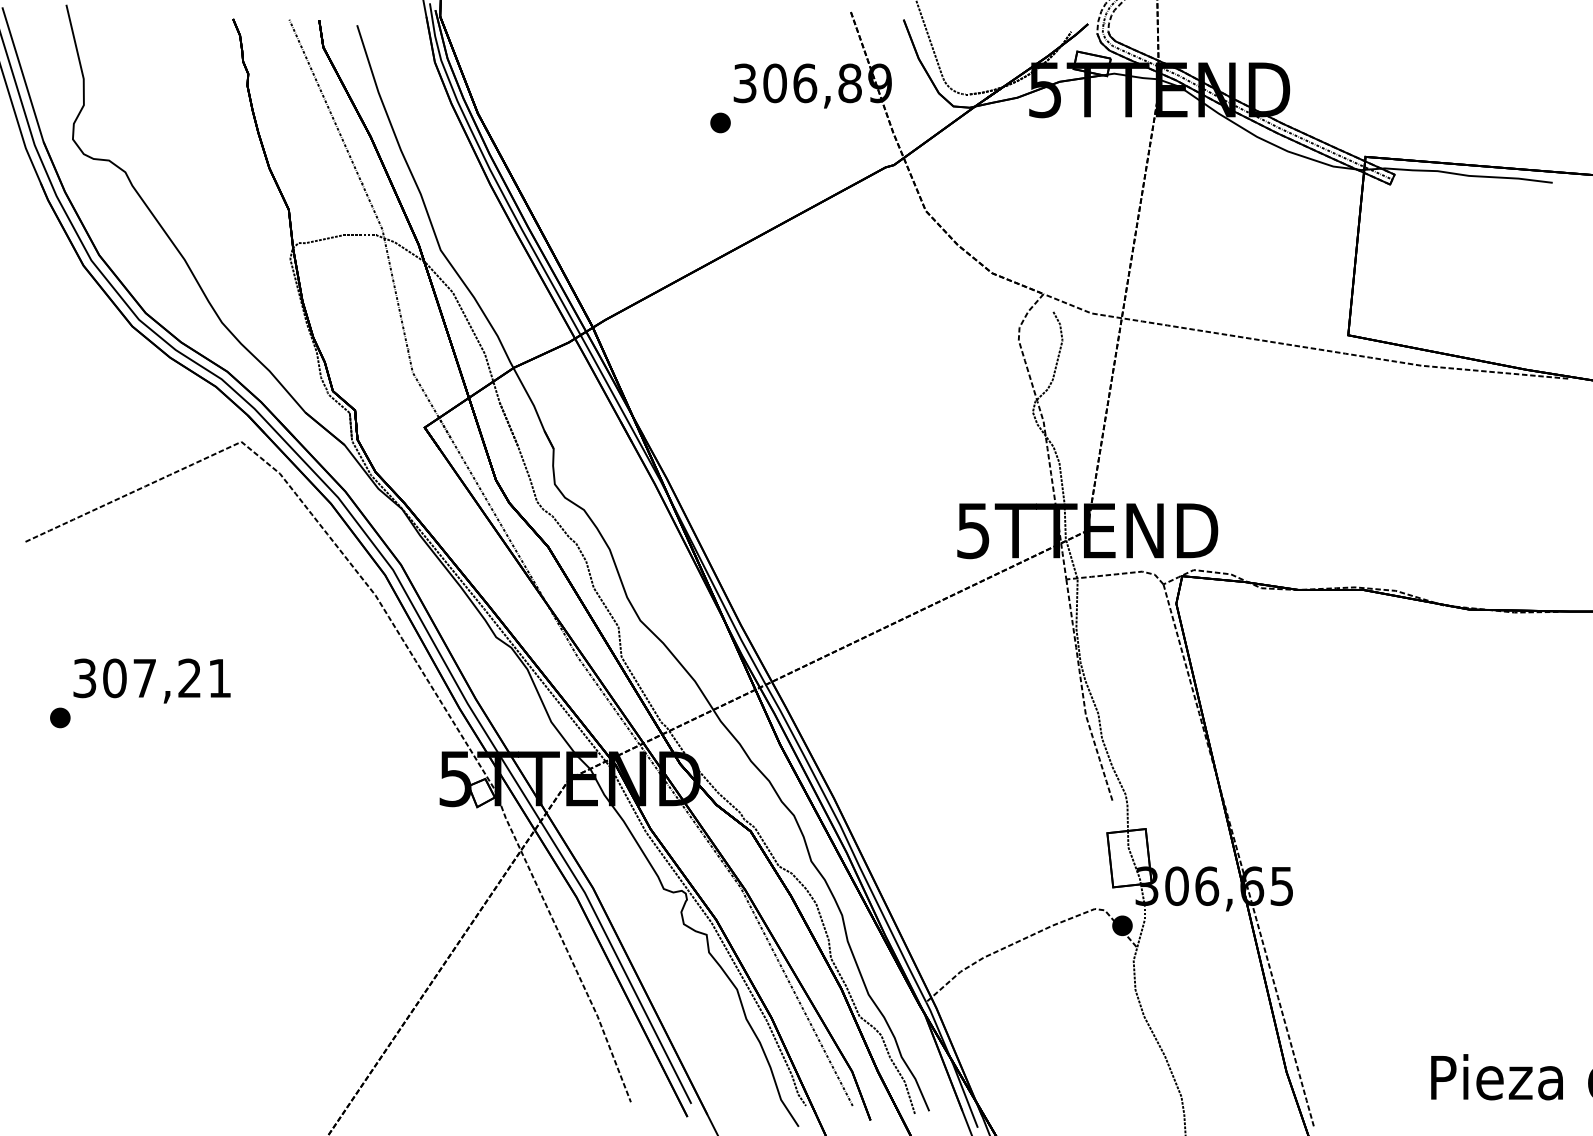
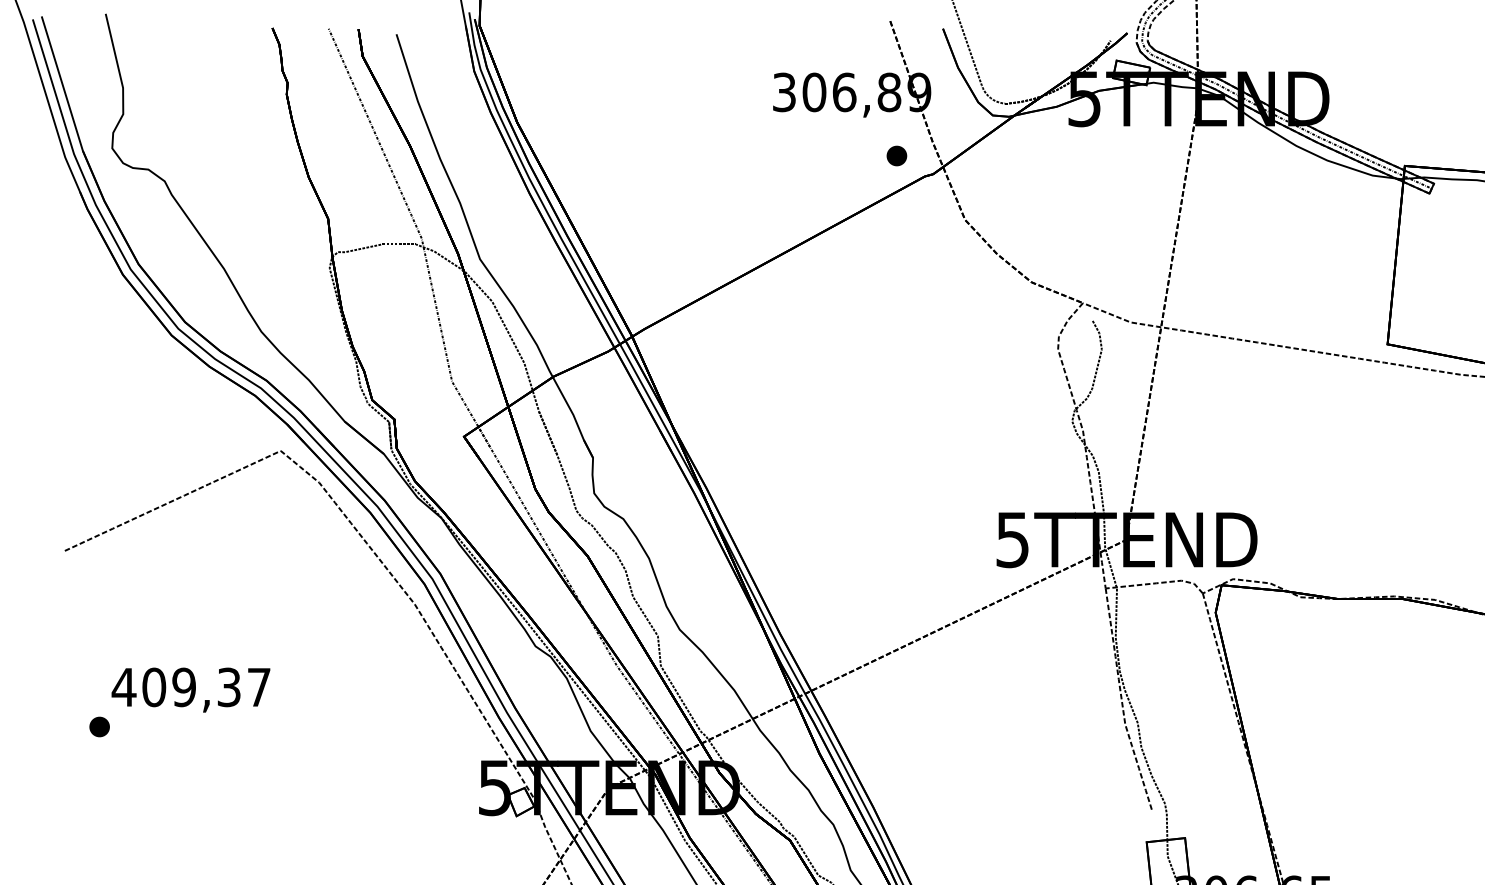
part: (720, 122) -> (896, 155), moved
text: (151, 678) -> (190, 687), 307,21 -> 409,37

